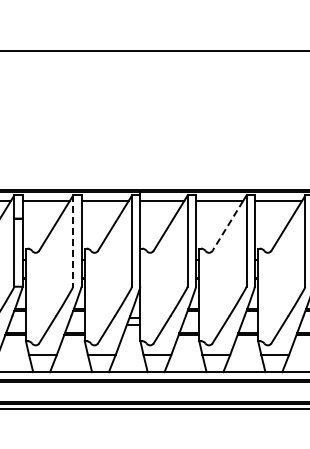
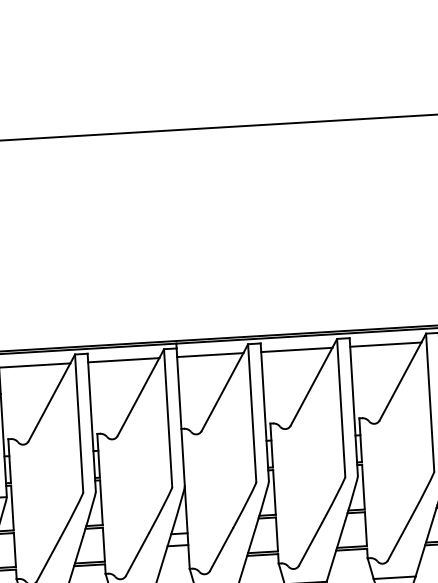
line: (227, 226) -> (311, 387), dashed -> solid
line: (73, 241) -> (79, 424), dashed -> solid

